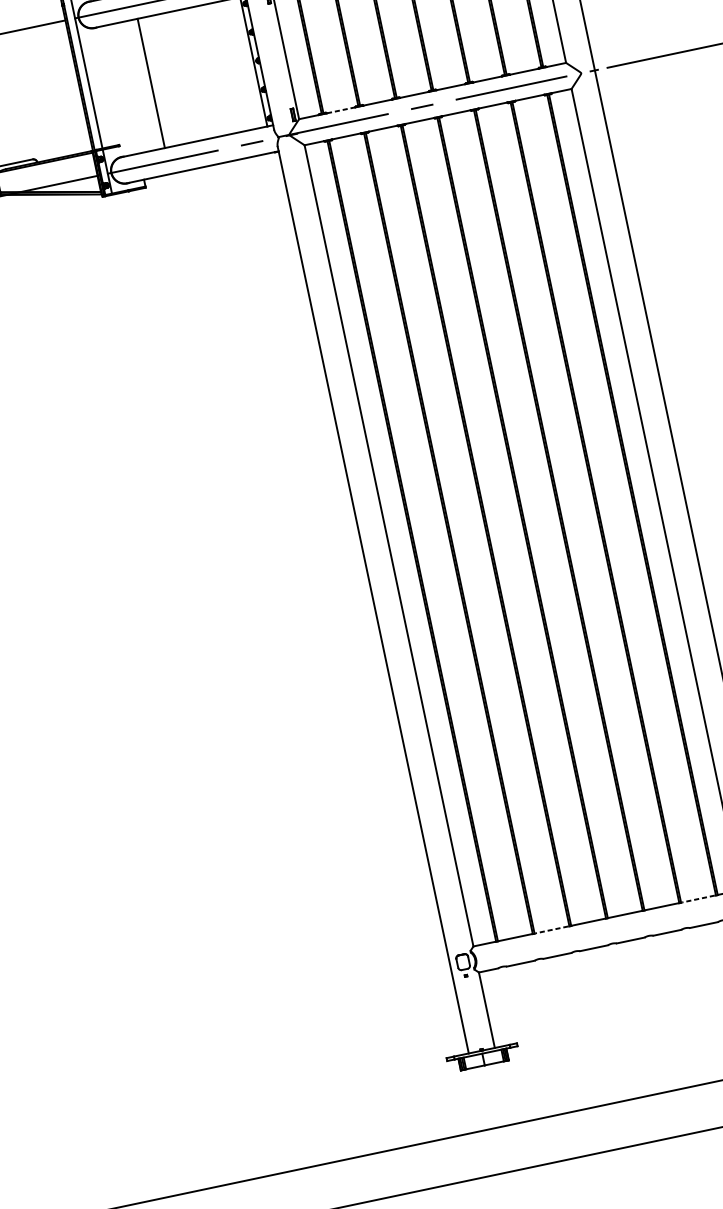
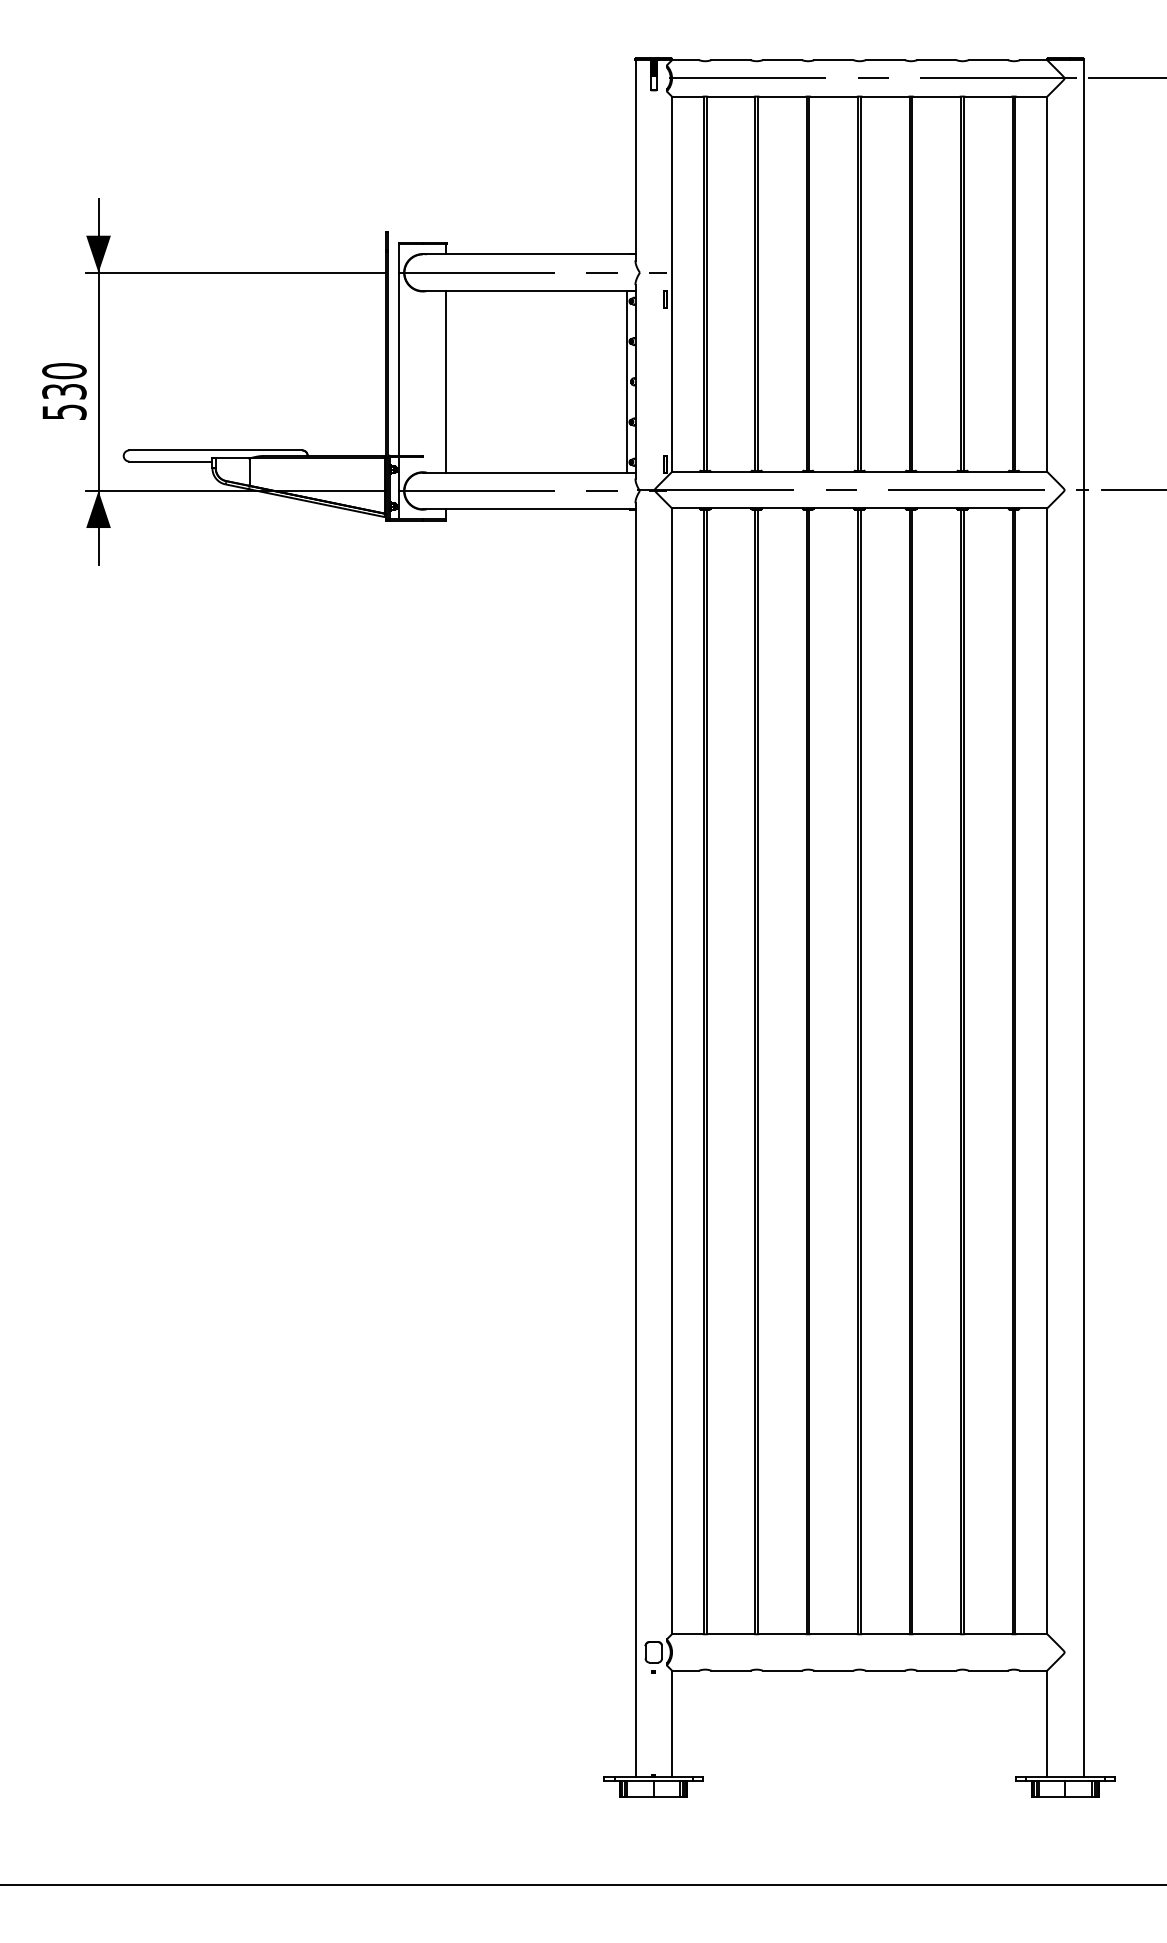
line: (151, 83) -> (446, 381), moved
line: (340, 110) -> (730, 471), dashed -> solid
line: (698, 899) -> (988, 1634), dashed -> solid
line: (552, 930) -> (782, 1634), dashed -> solid

